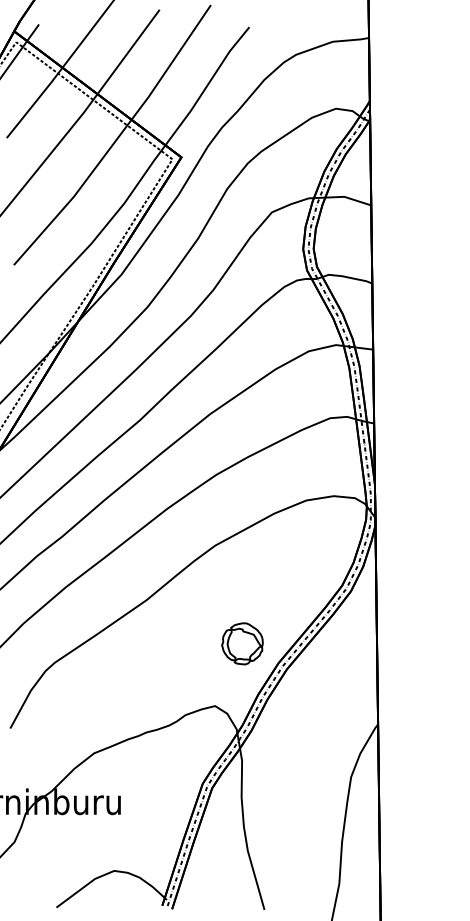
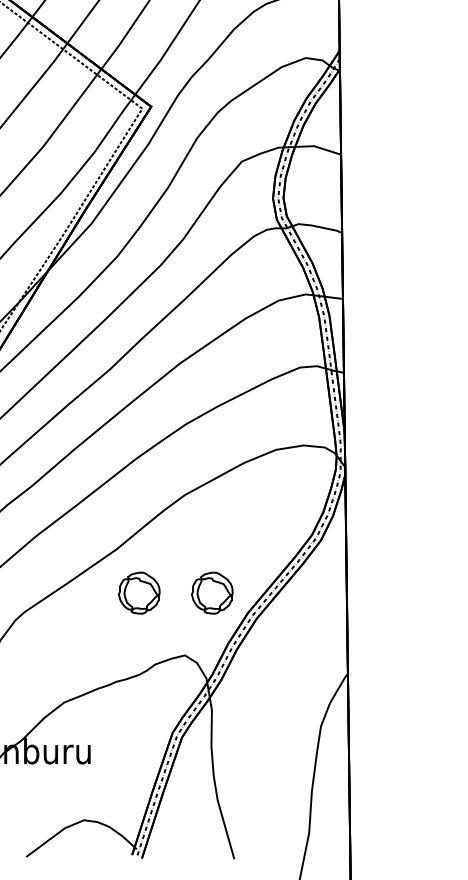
part: (169, 643) -> (139, 592), added

